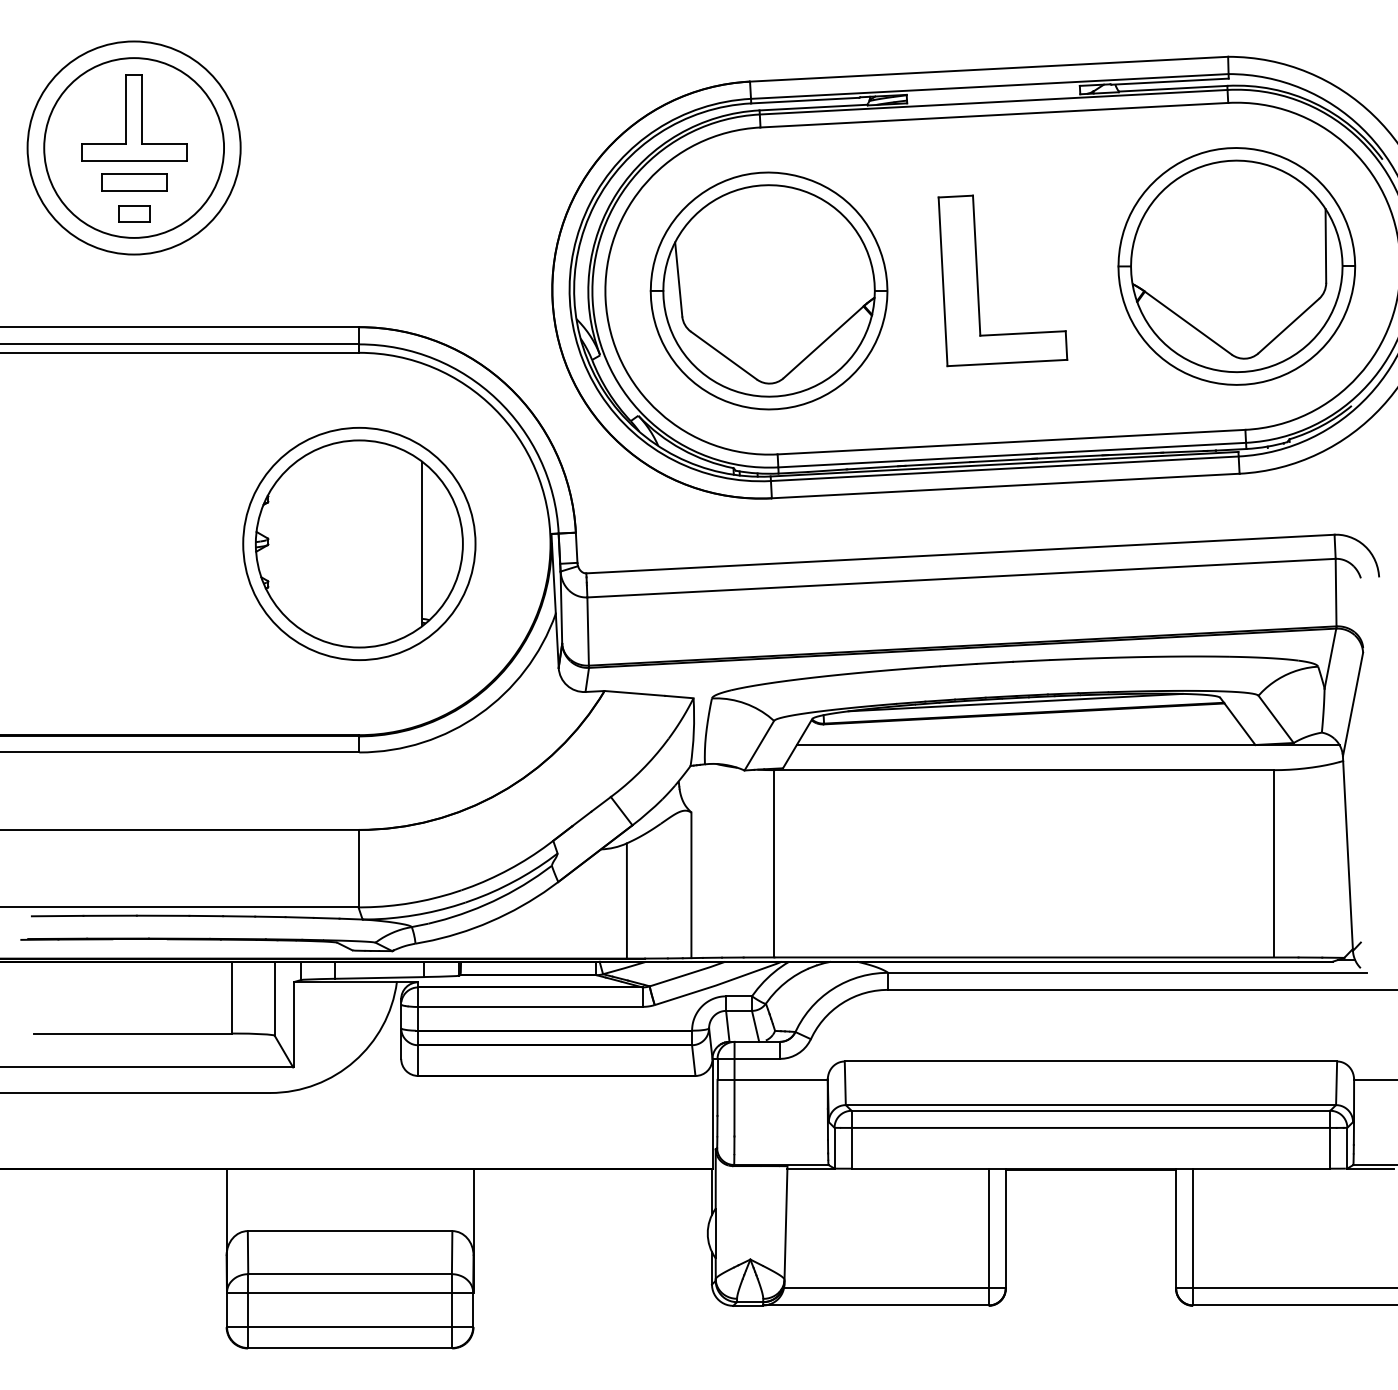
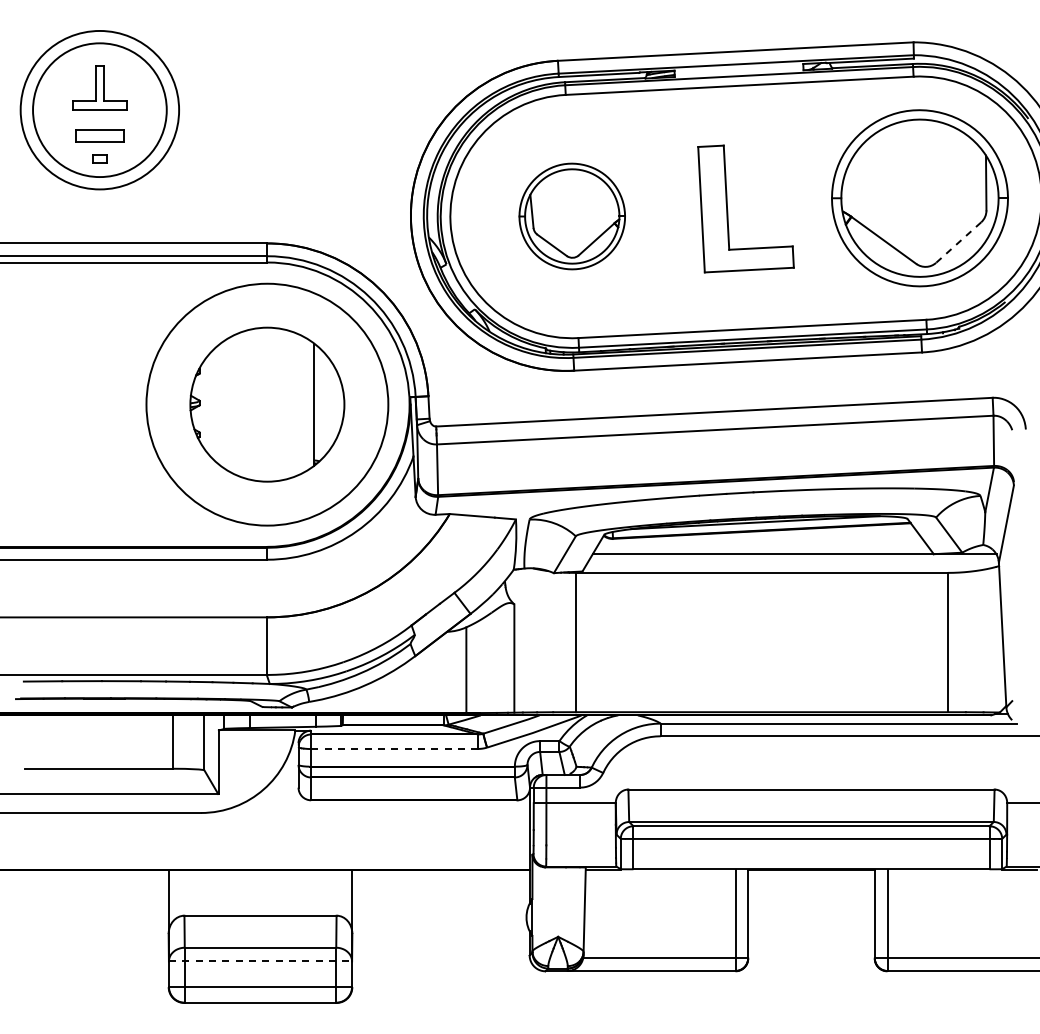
part: (133, 117) -> (99, 87), size x0.7
part: (133, 212) -> (99, 158), size x0.6
part: (769, 290) -> (572, 216), size x0.6
line: (1288, 325) -> (958, 242), solid -> dashed
circle: (359, 543) -> (267, 404), size x1.4
line: (531, 1006) -> (395, 748), solid -> dashed
line: (350, 1292) -> (260, 961), solid -> dashed

